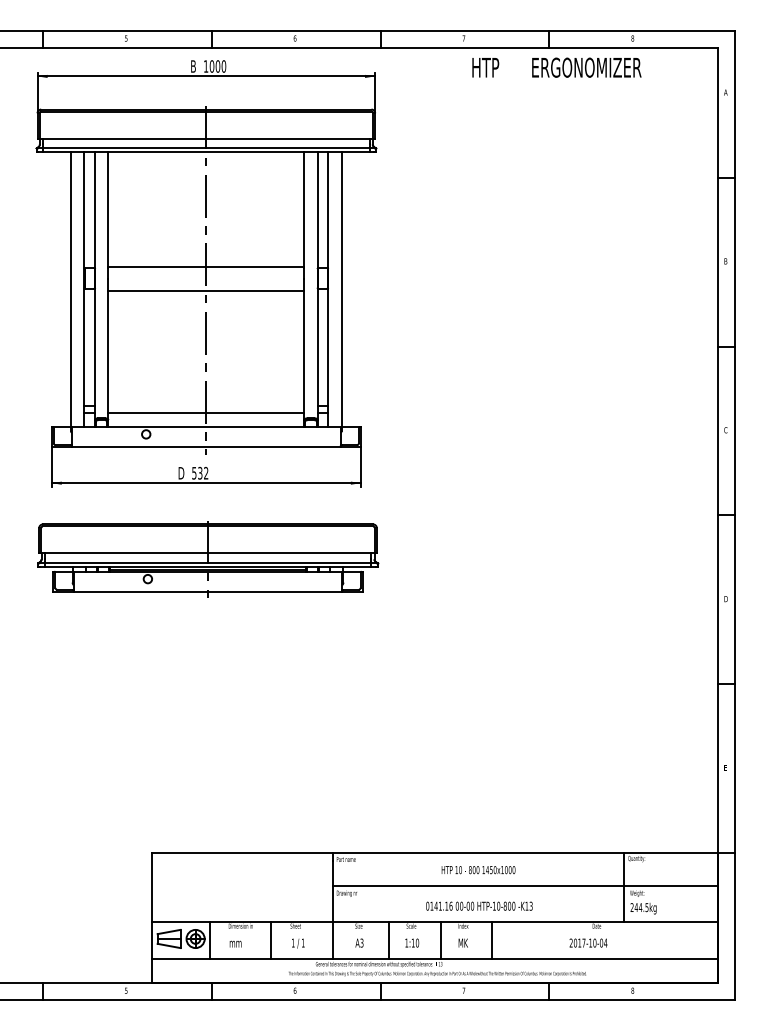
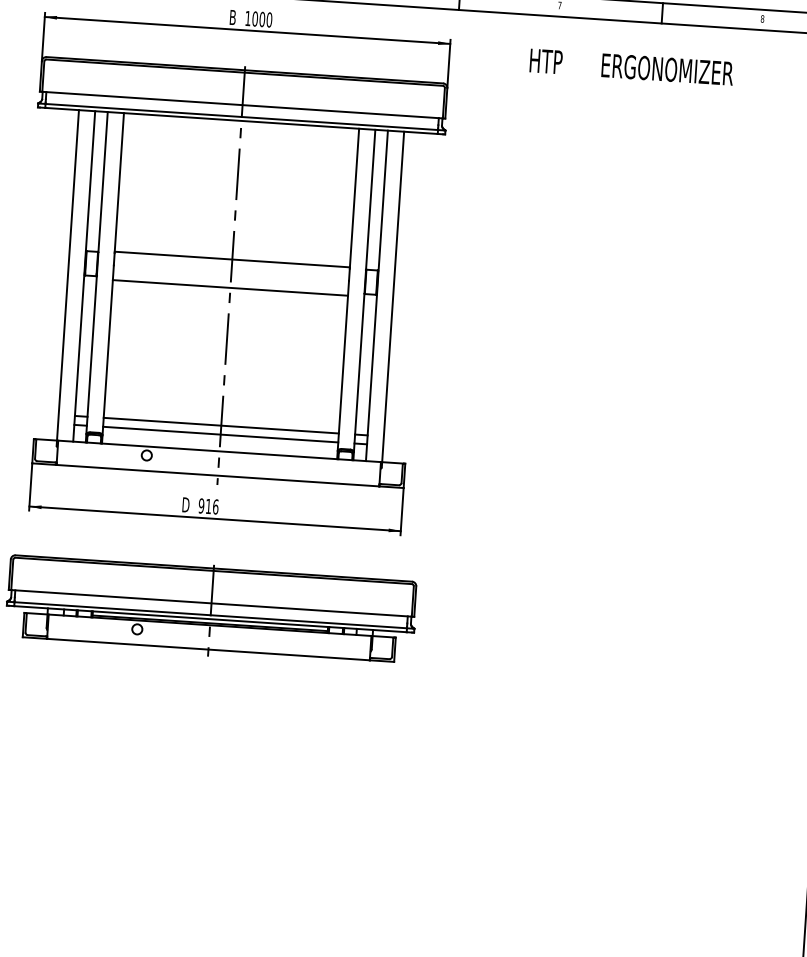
text: (556, 67) -> (631, 66), moved
line: (206, 405) -> (221, 425), added
text: (200, 472) -> (208, 505), 532 -> 916

